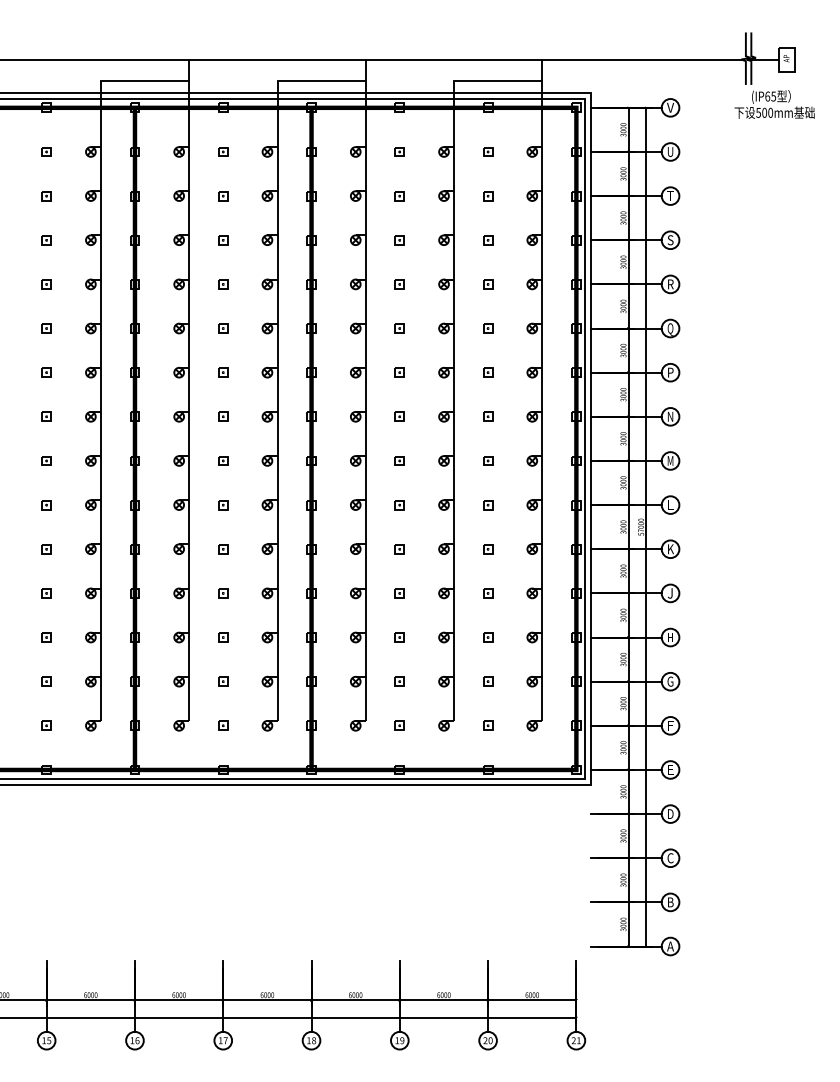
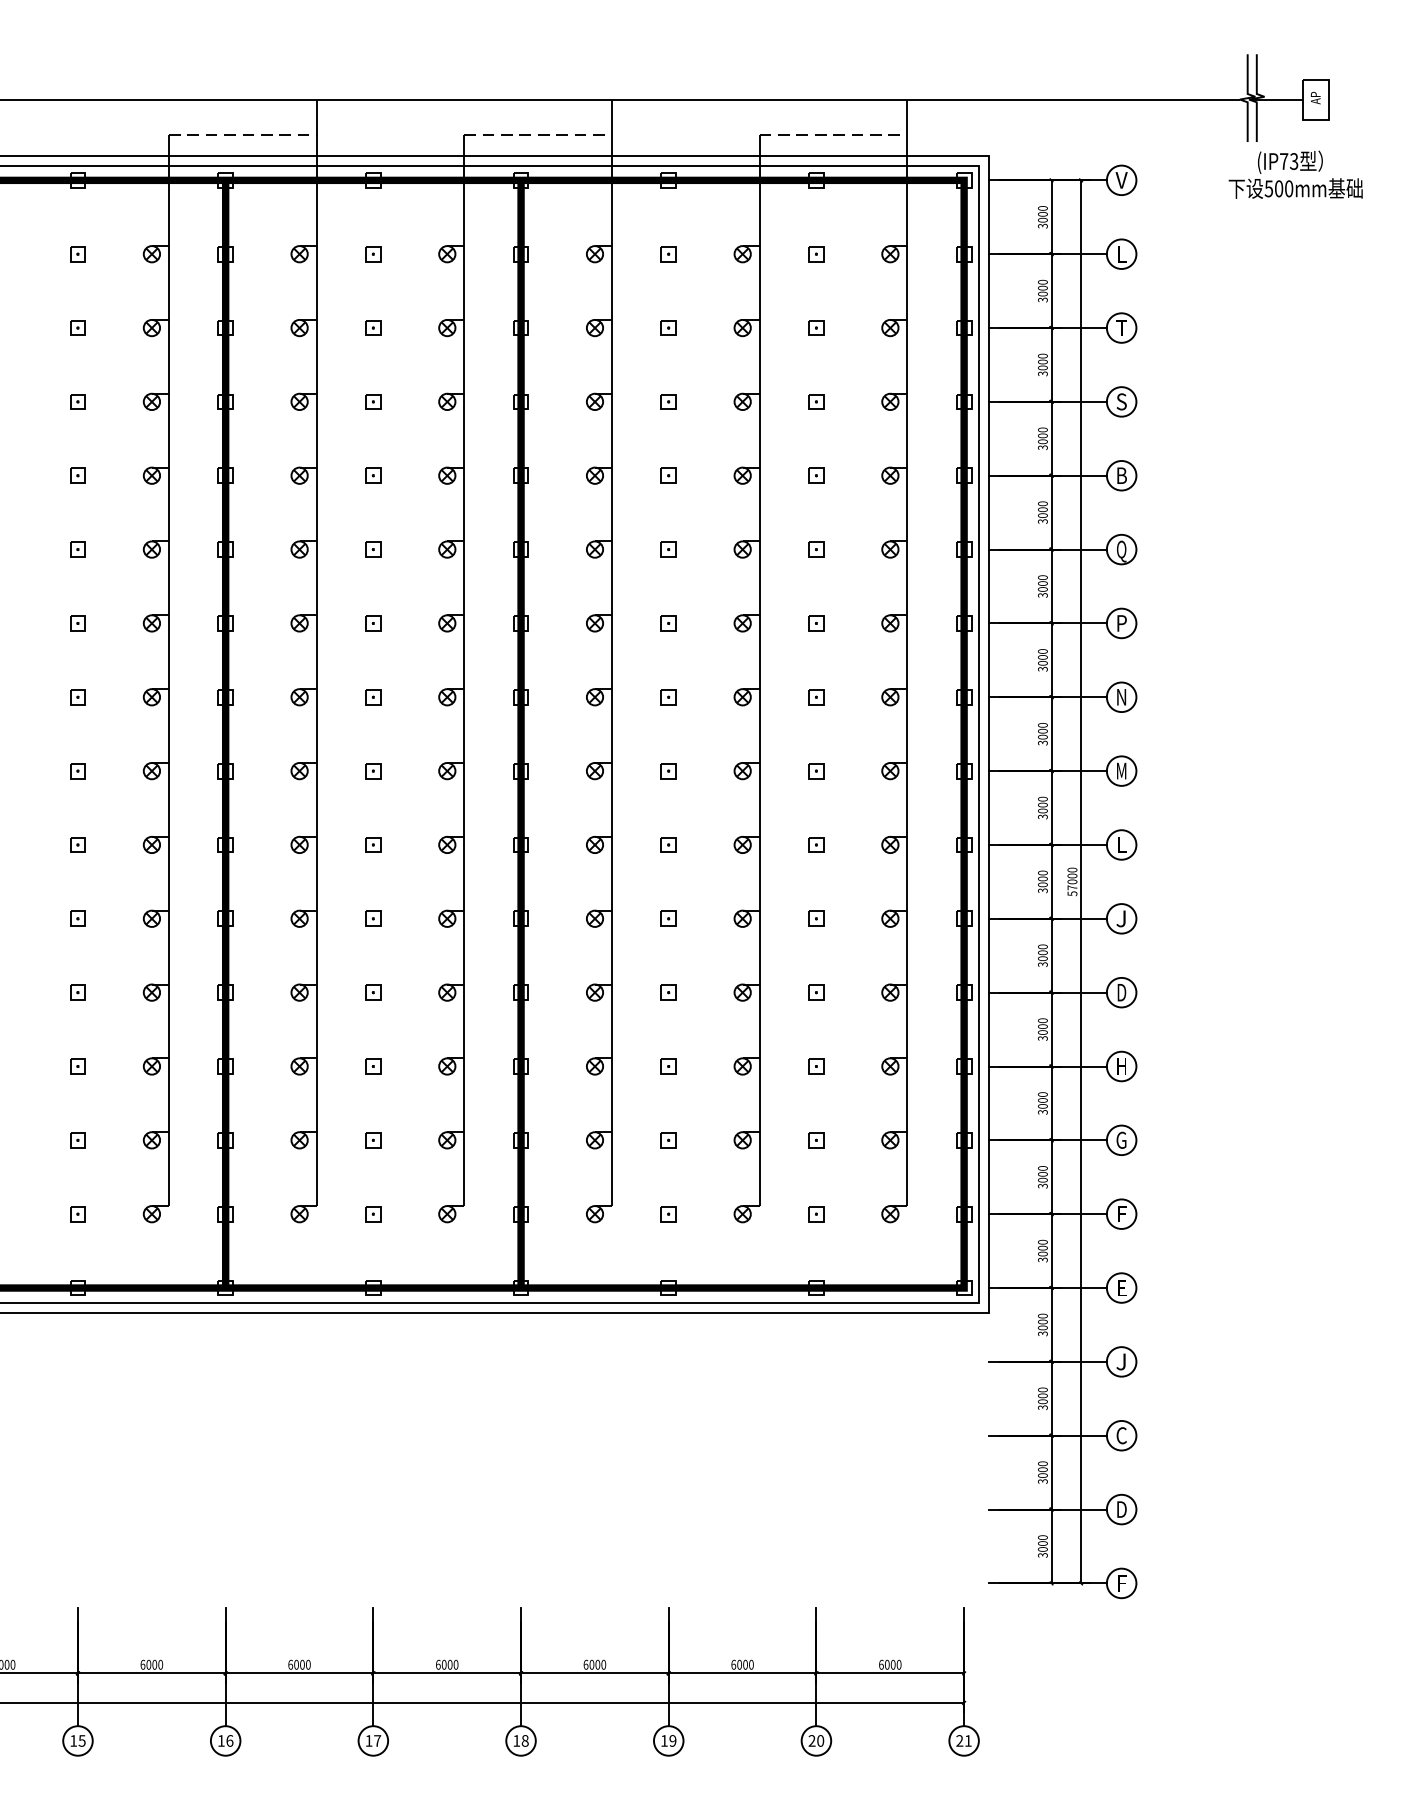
line: (145, 80) -> (243, 134), solid -> dashed
line: (322, 80) -> (539, 134), solid -> dashed
line: (498, 80) -> (833, 134), solid -> dashed
text: (770, 96) -> (1288, 161), (IP65 -> (IP73
text: (670, 152) -> (1121, 255), U -> L
text: (671, 284) -> (1123, 475), R -> B
text: (670, 549) -> (1121, 919), K -> J
text: (670, 593) -> (1121, 992), J -> D
text: (670, 814) -> (1121, 1362), D -> J
text: (671, 902) -> (1123, 1509), B -> D
text: (670, 946) -> (1121, 1583), A -> F

